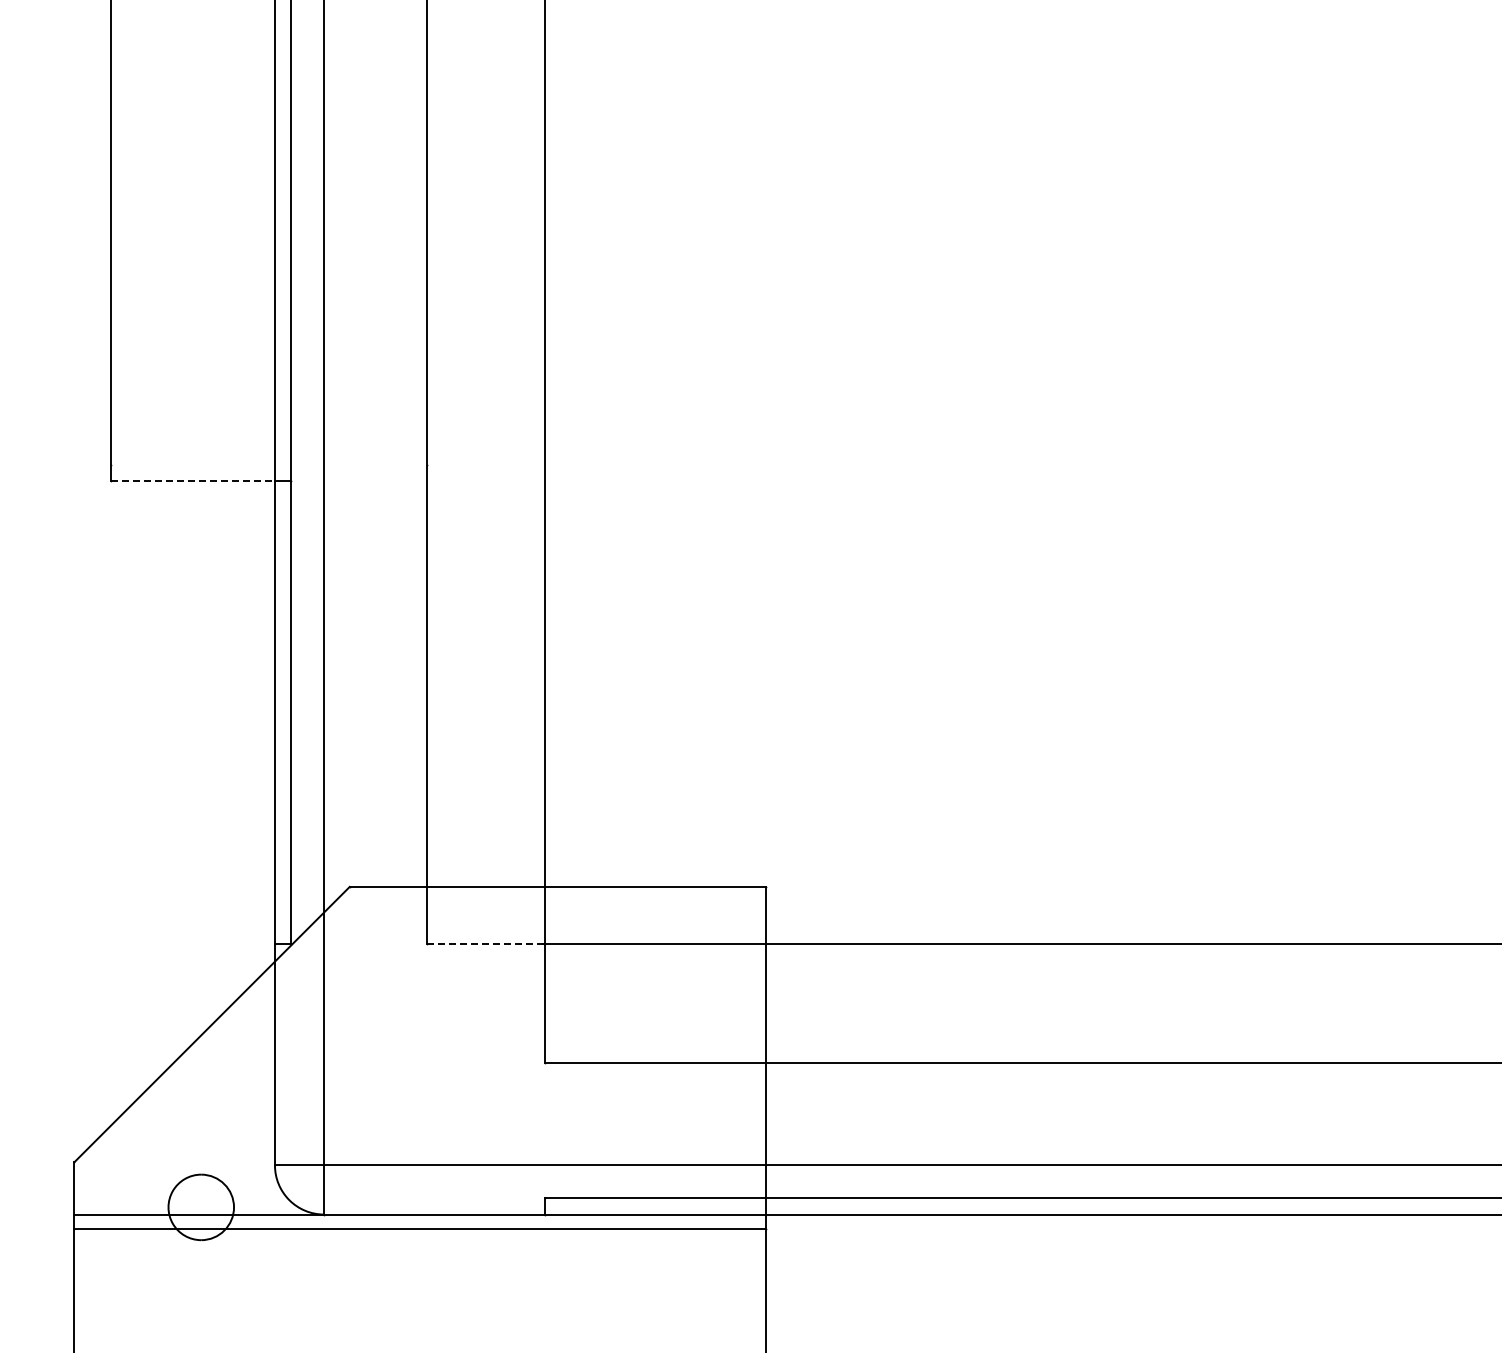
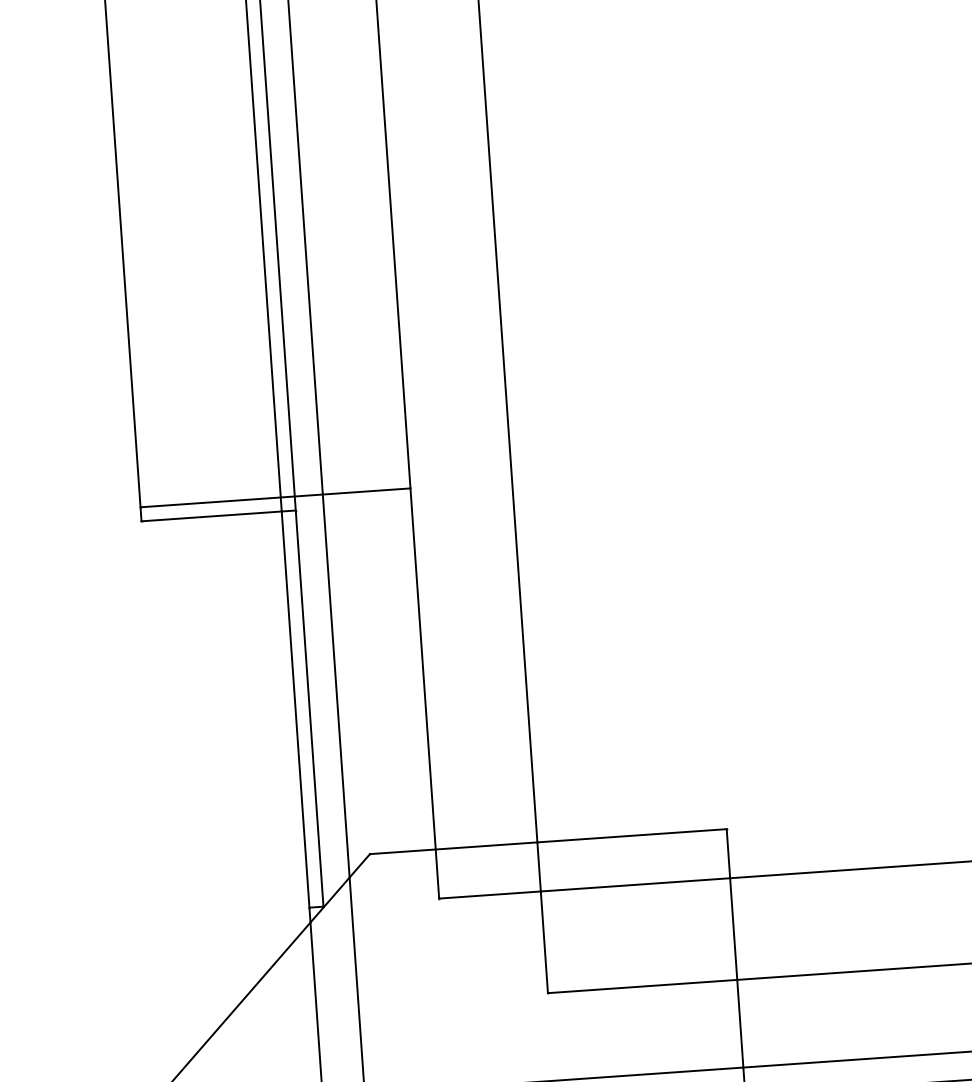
line: (268, 465) -> (275, 498), added
line: (193, 481) -> (212, 516), dashed -> solid
line: (486, 944) -> (490, 895), dashed -> solid

